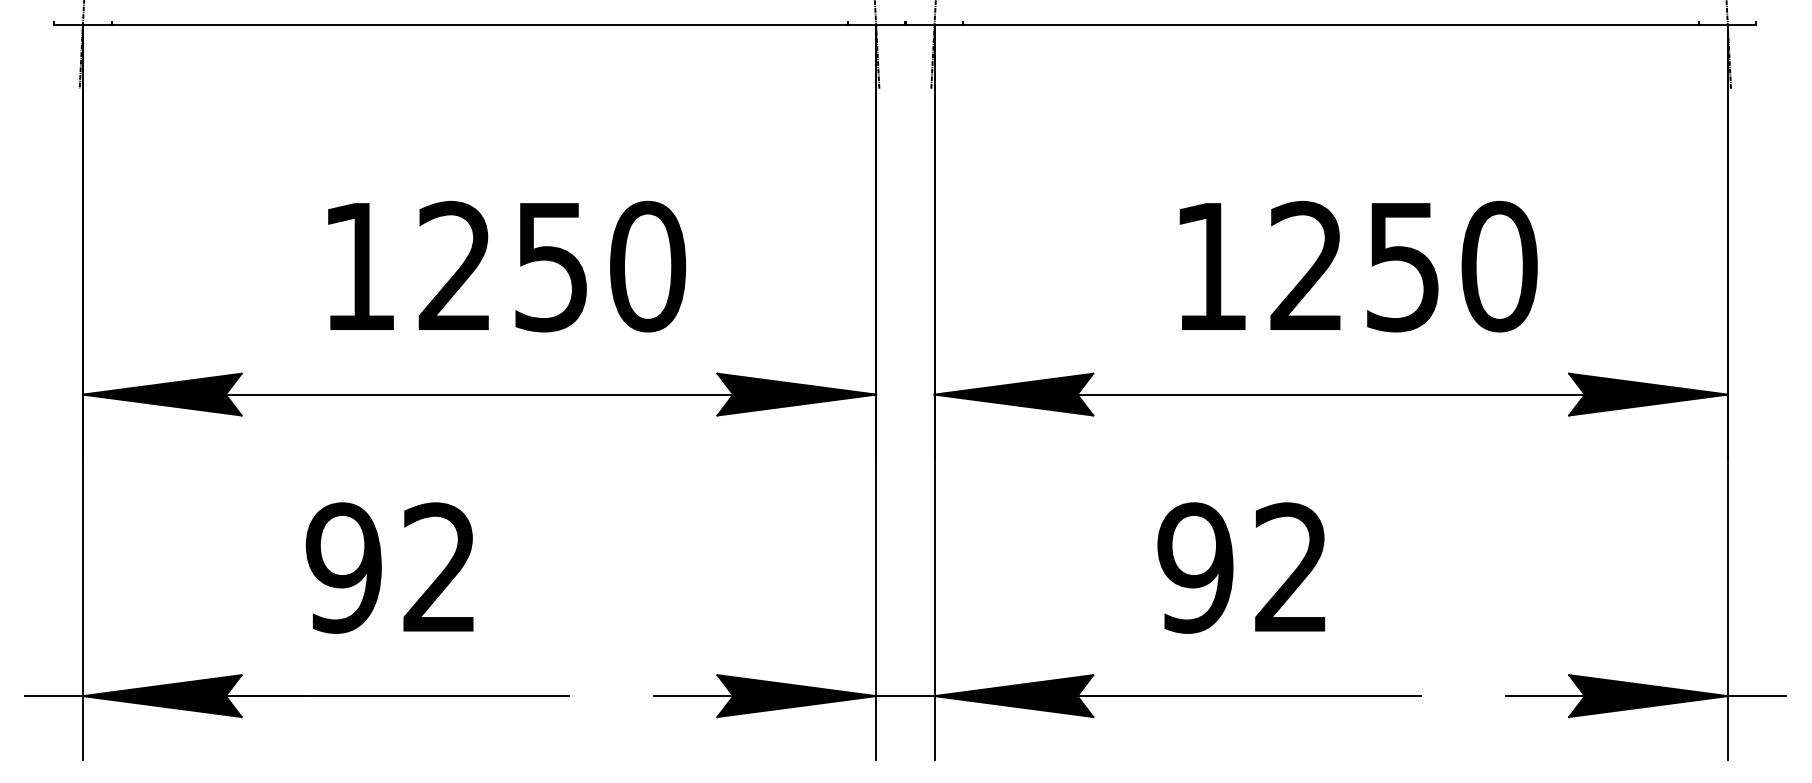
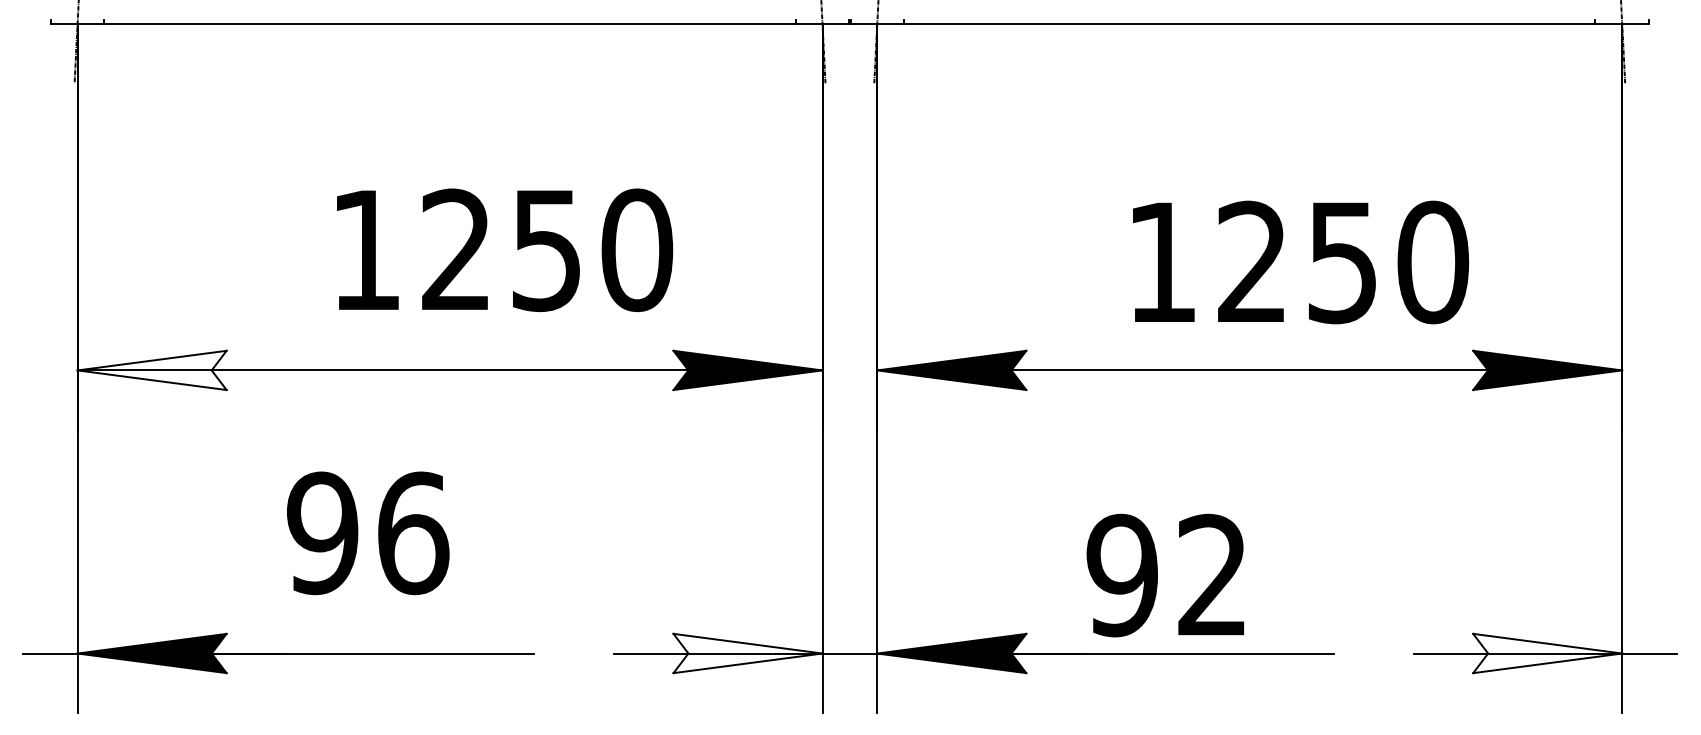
text: (507, 266) -> (505, 250), moved
text: (1358, 266) -> (1300, 262), moved
fill: (161, 394) -> (151, 370), removed
text: (441, 567) -> (414, 532), 92 -> 96
text: (1241, 567) -> (1165, 575), moved
fill: (796, 695) -> (747, 652), removed
fill: (1648, 695) -> (1547, 652), removed

